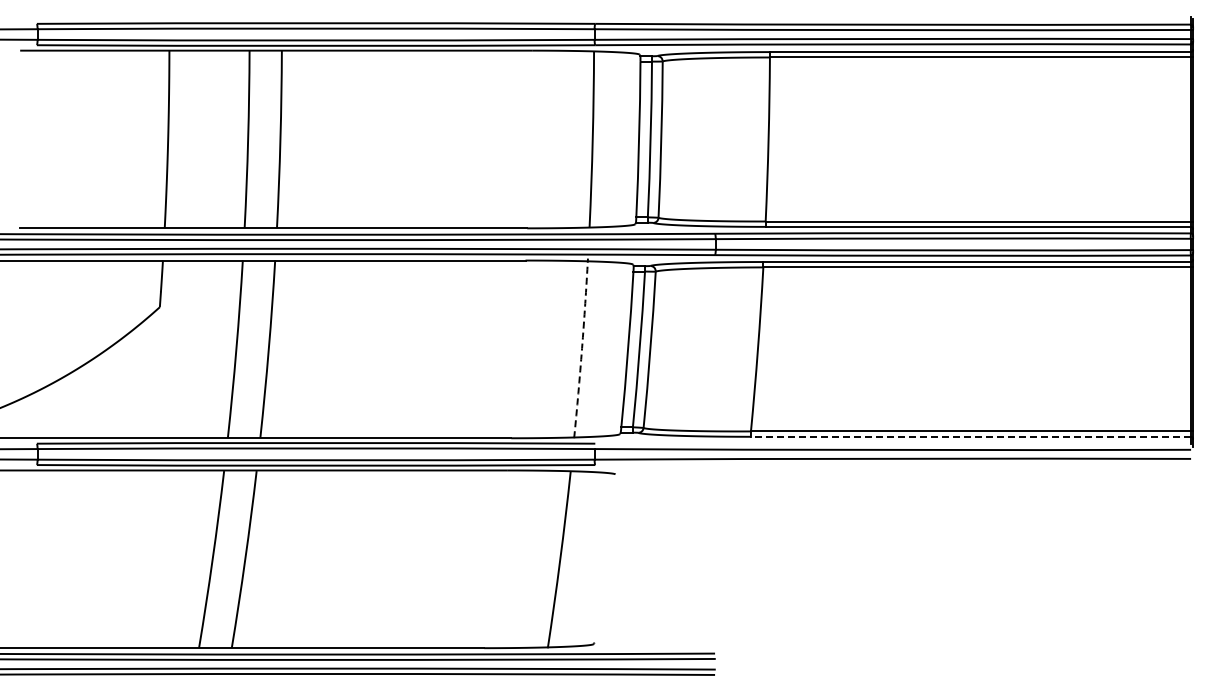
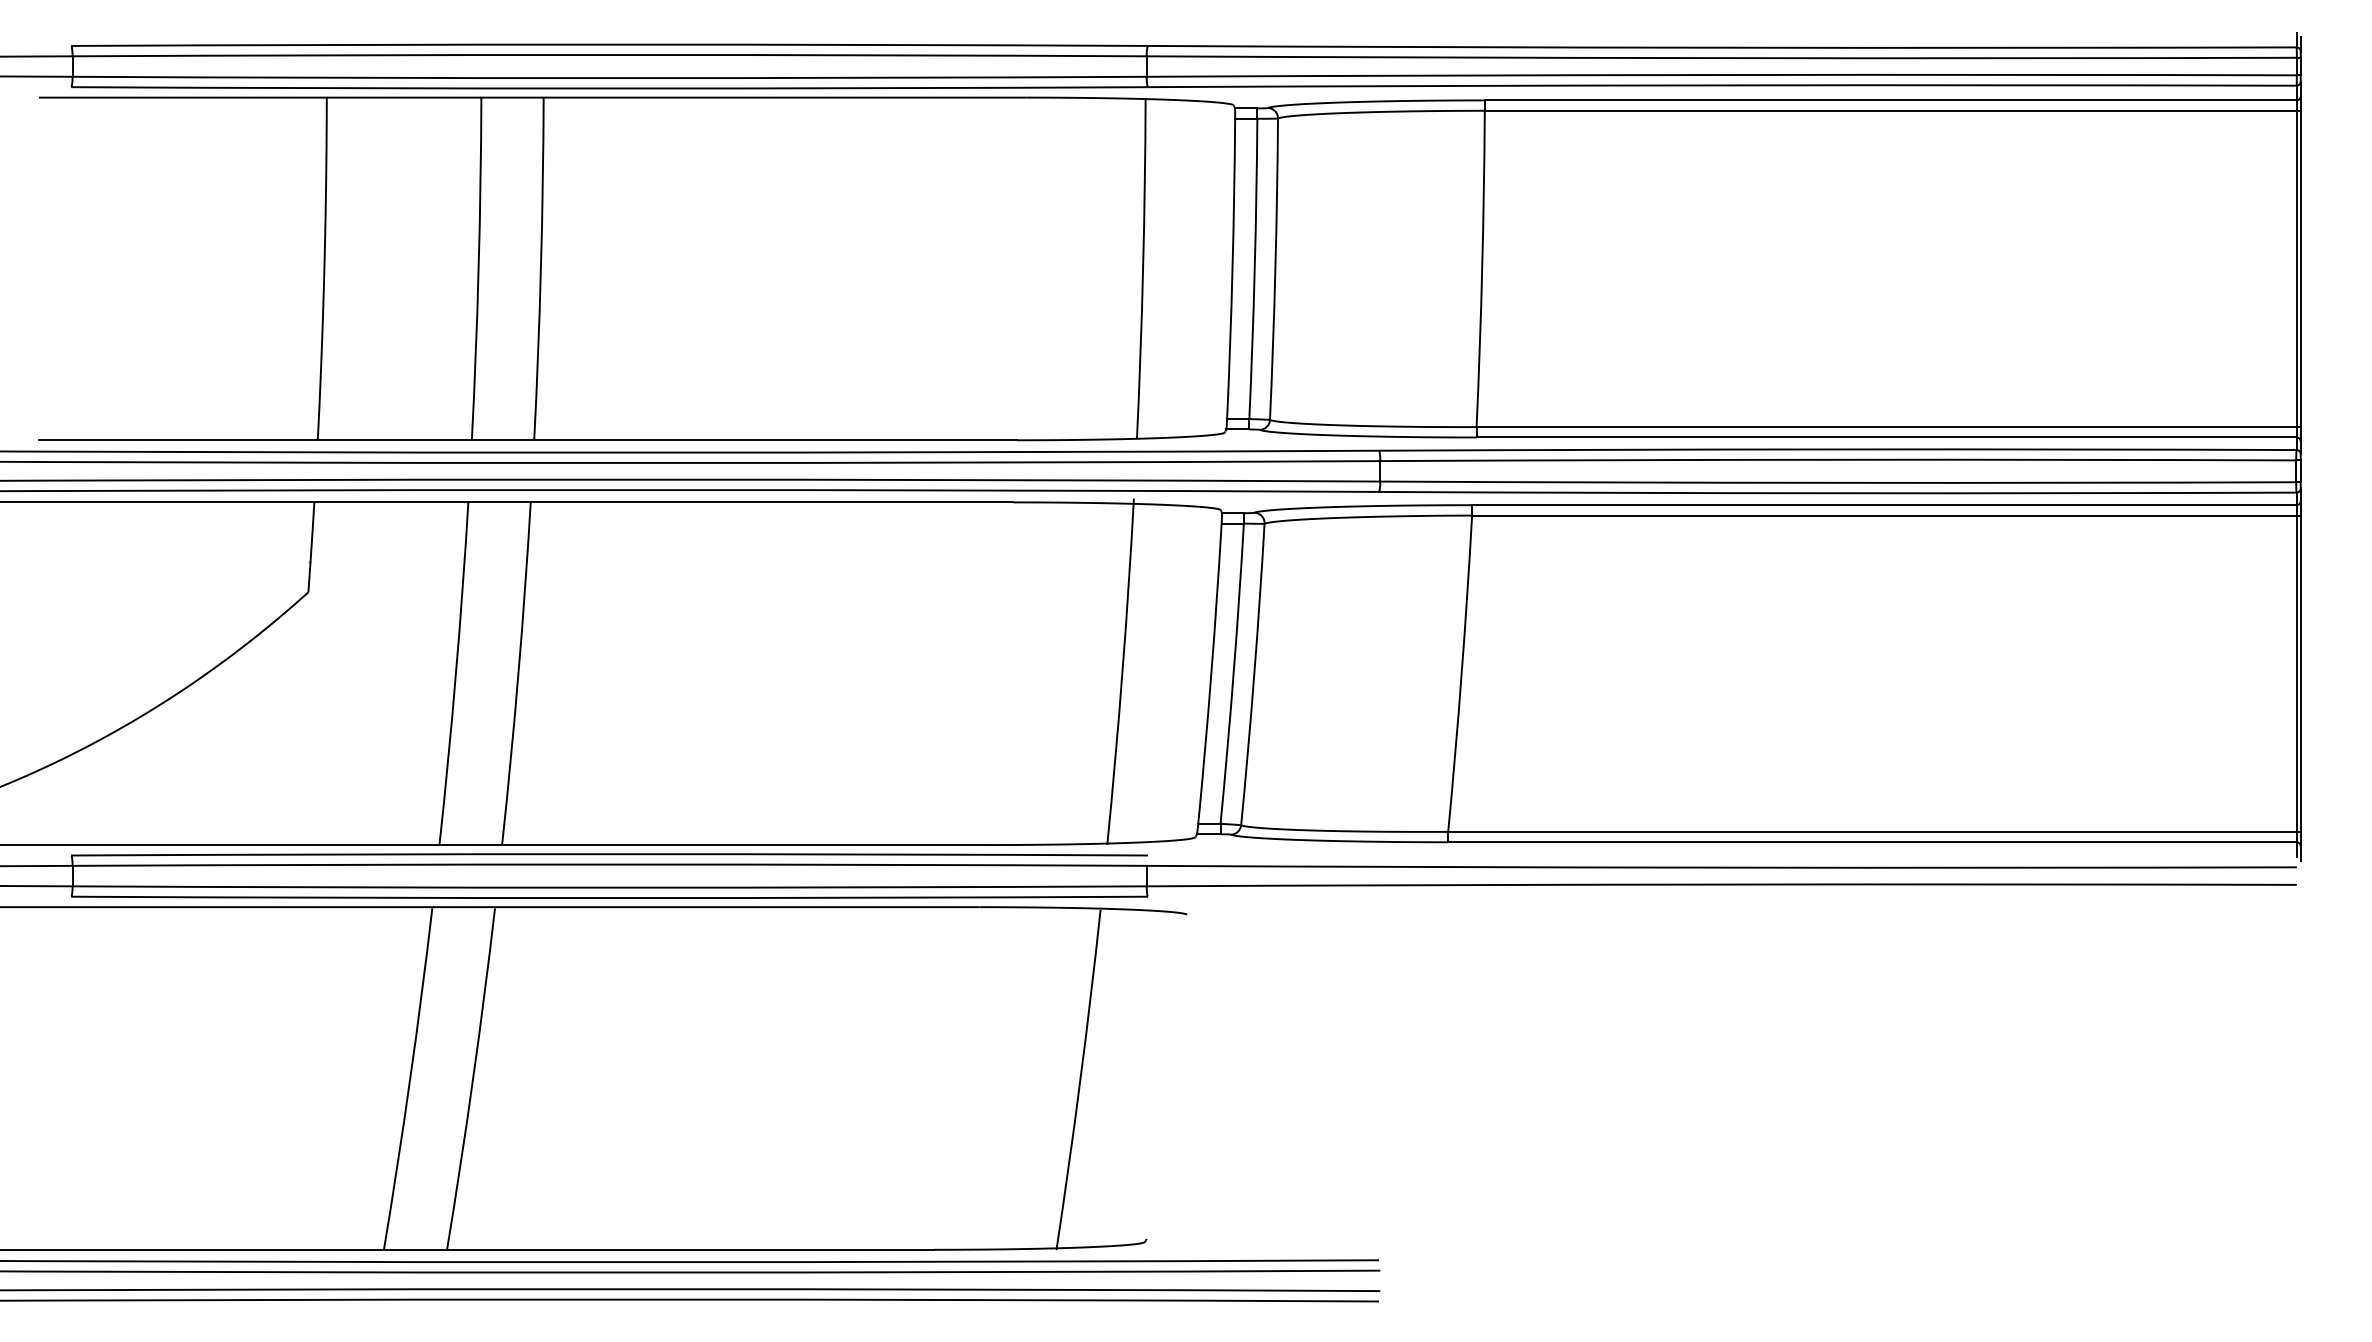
arc: (582, 348) -> (1123, 671), dashed -> solid
line: (970, 436) -> (1871, 841), dashed -> solid

